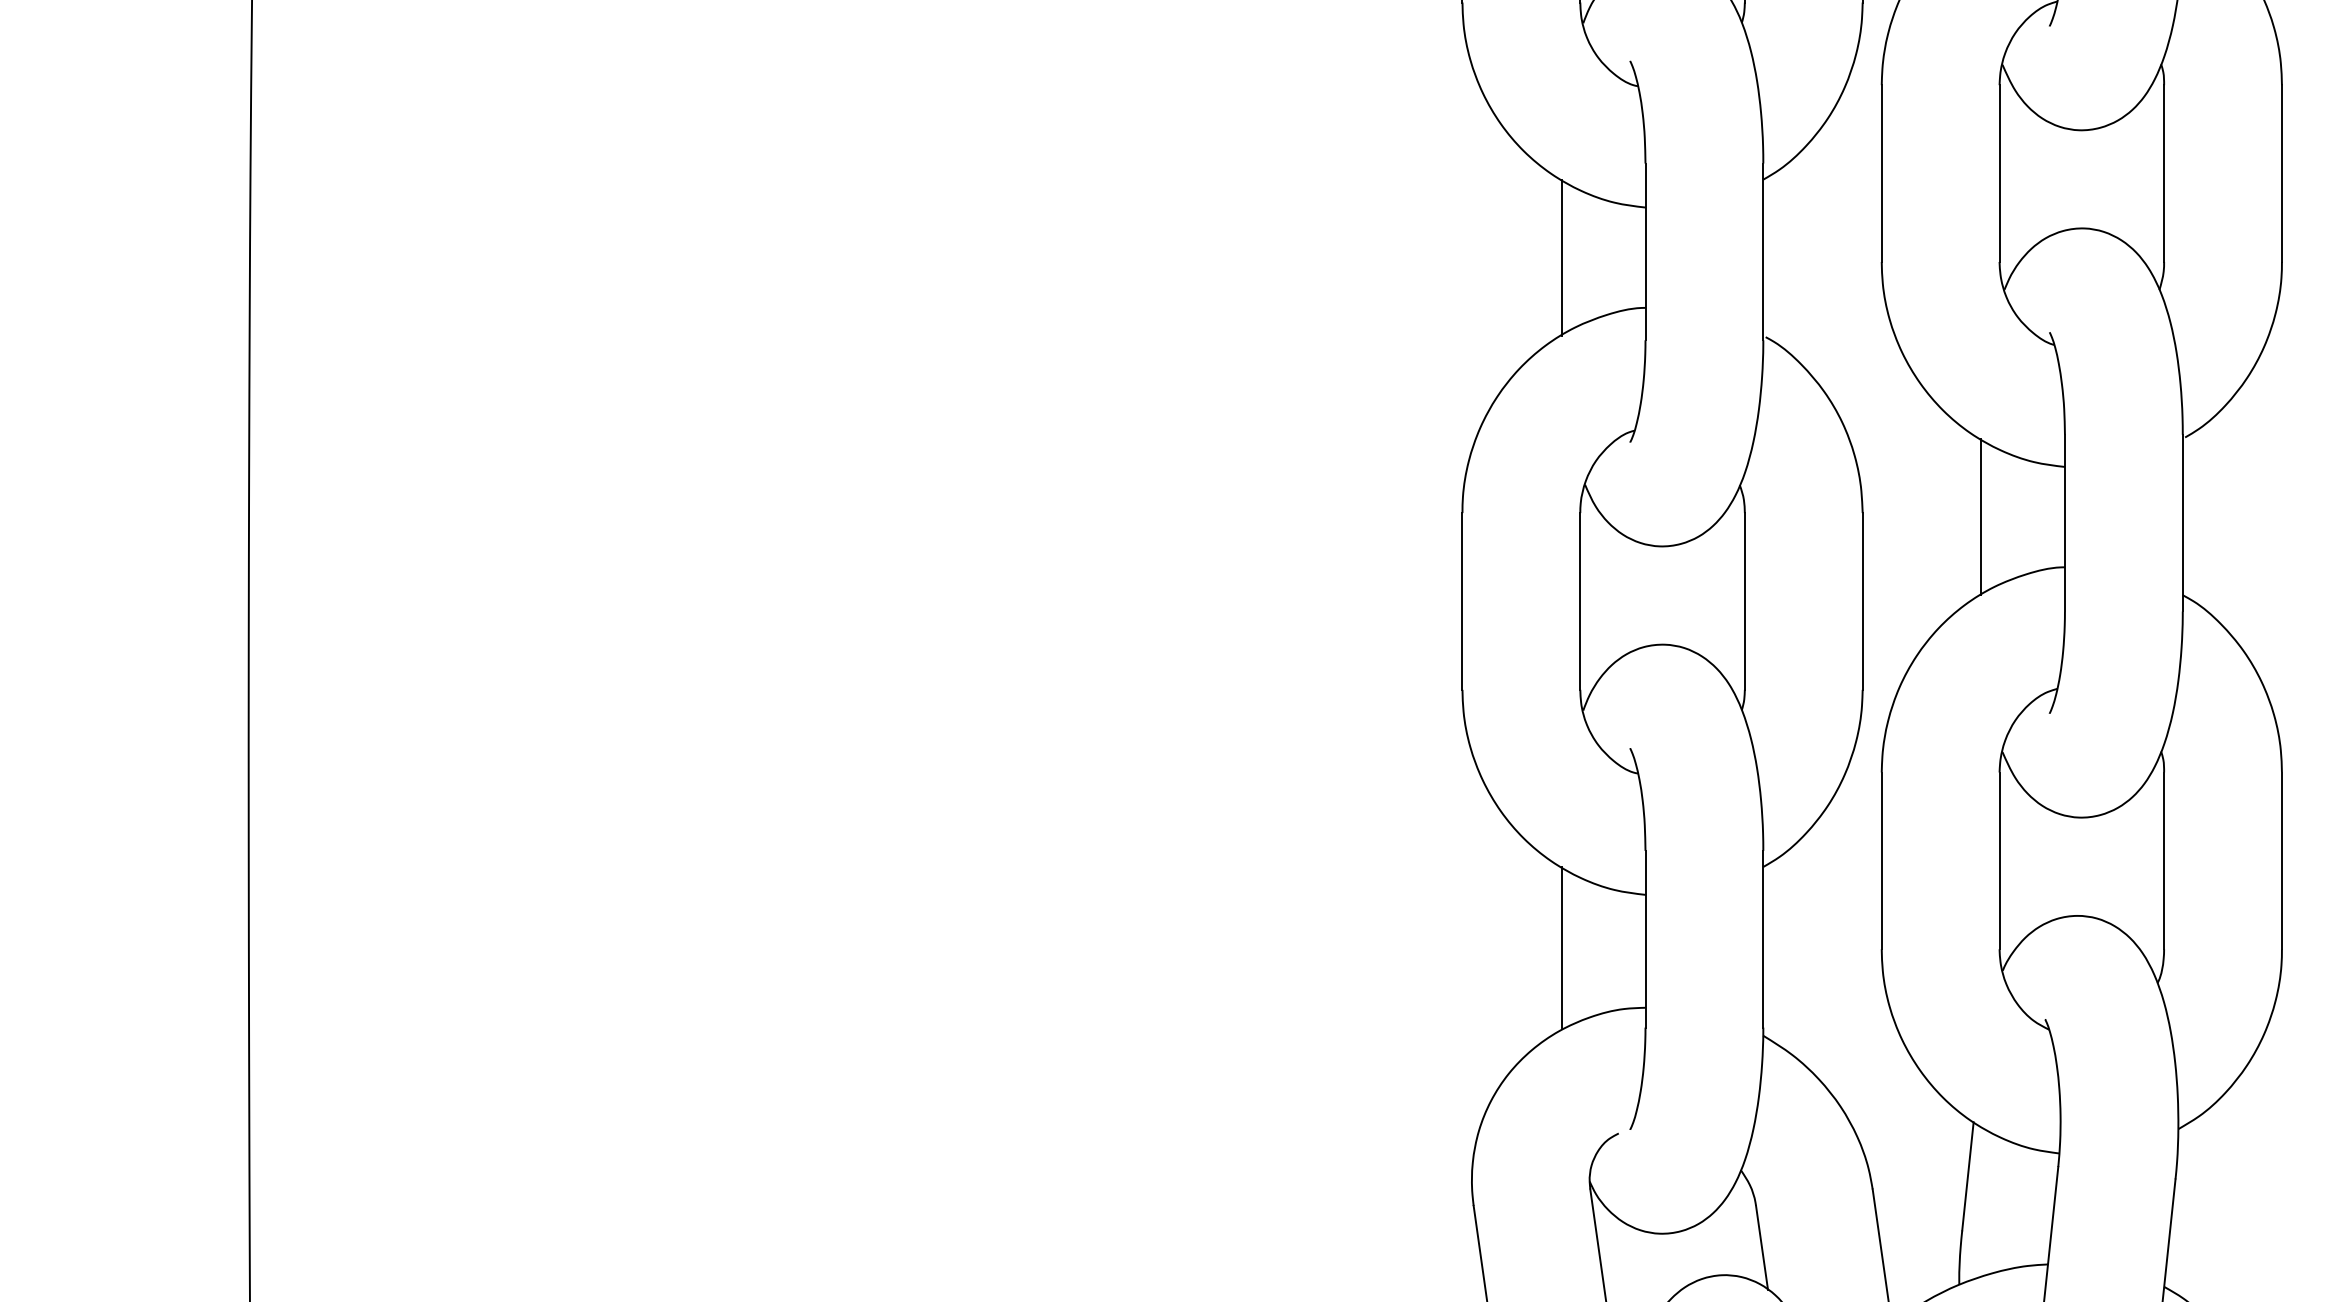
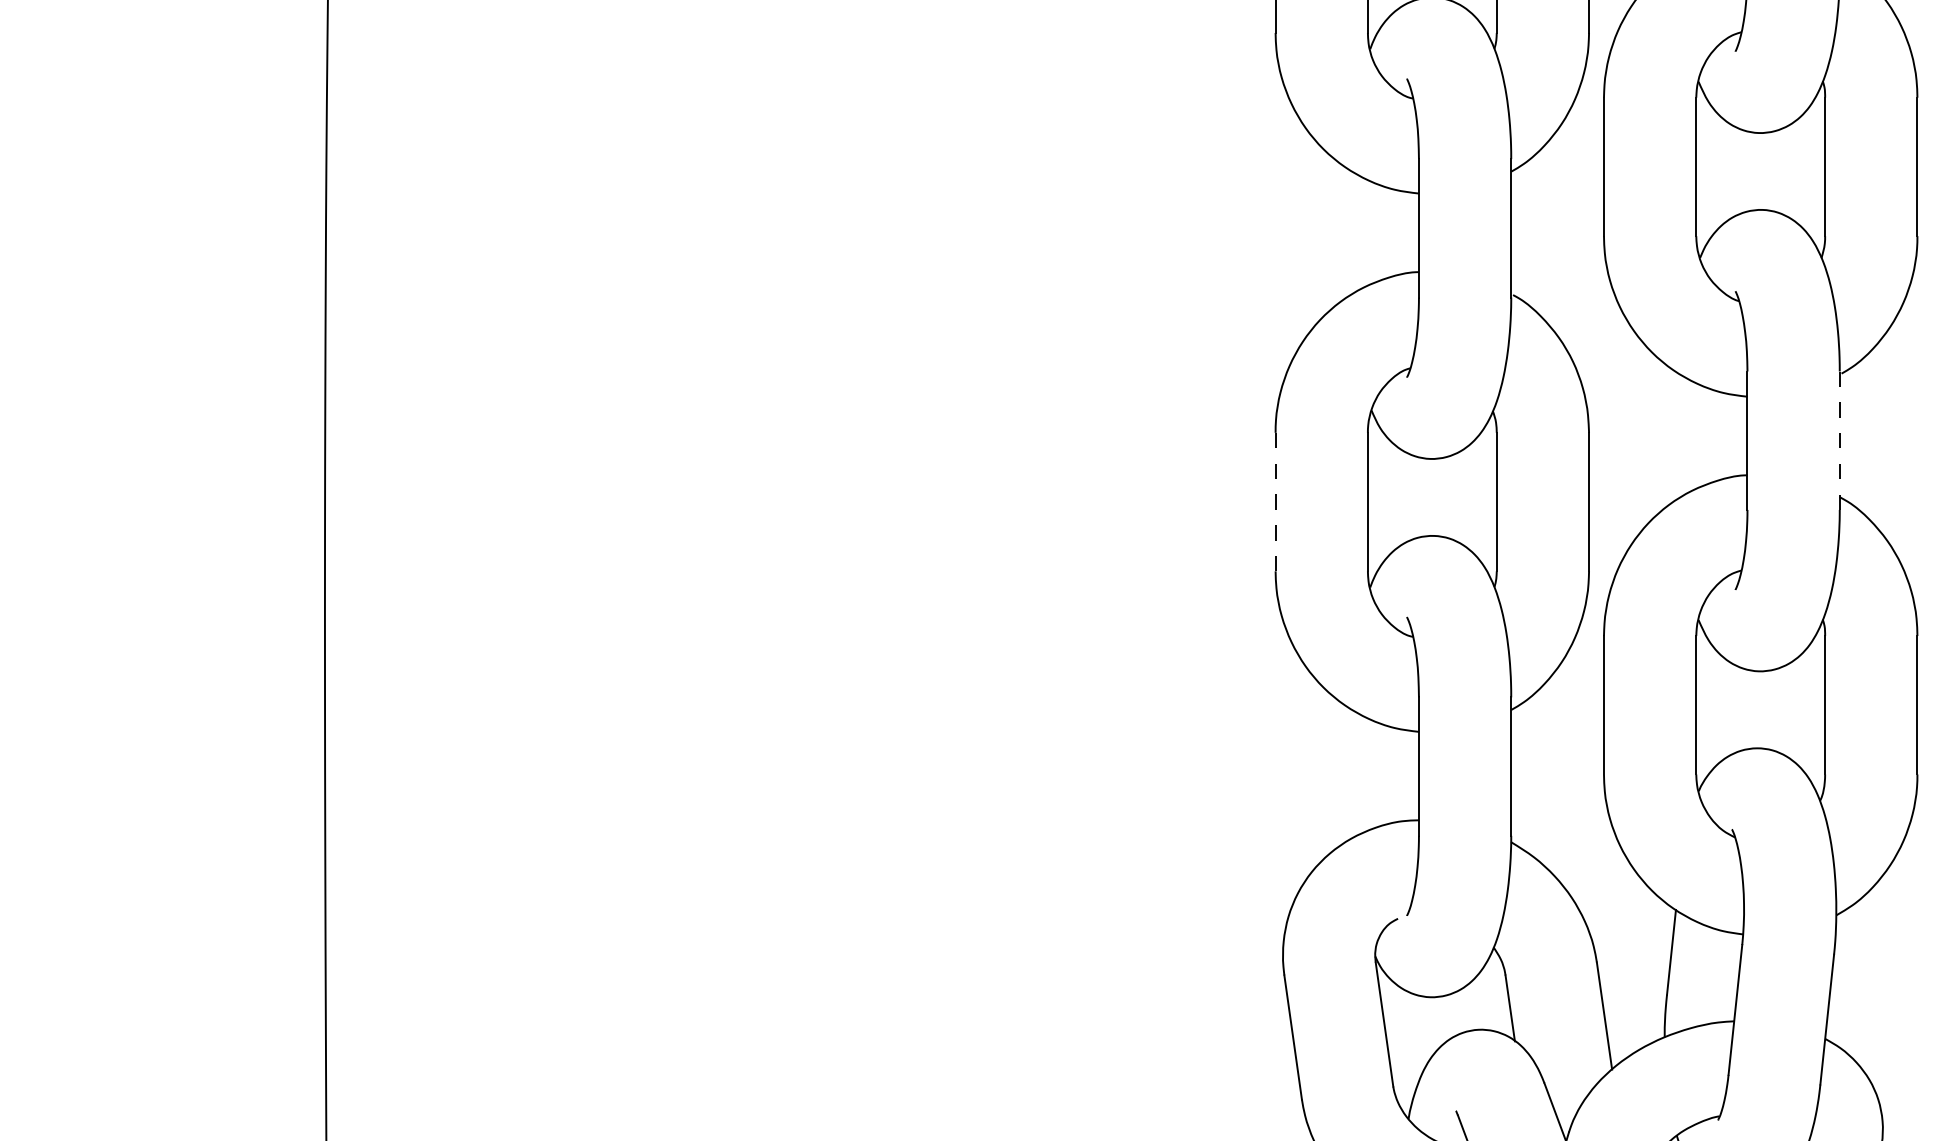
line: (1561, 257) -> (1353, 232), removed
line: (1980, 516) -> (1681, 435), removed
line: (2182, 522) -> (1839, 440), solid -> dashed
line: (1462, 602) -> (1275, 502), solid -> dashed
line: (1561, 946) -> (1353, 772), removed

